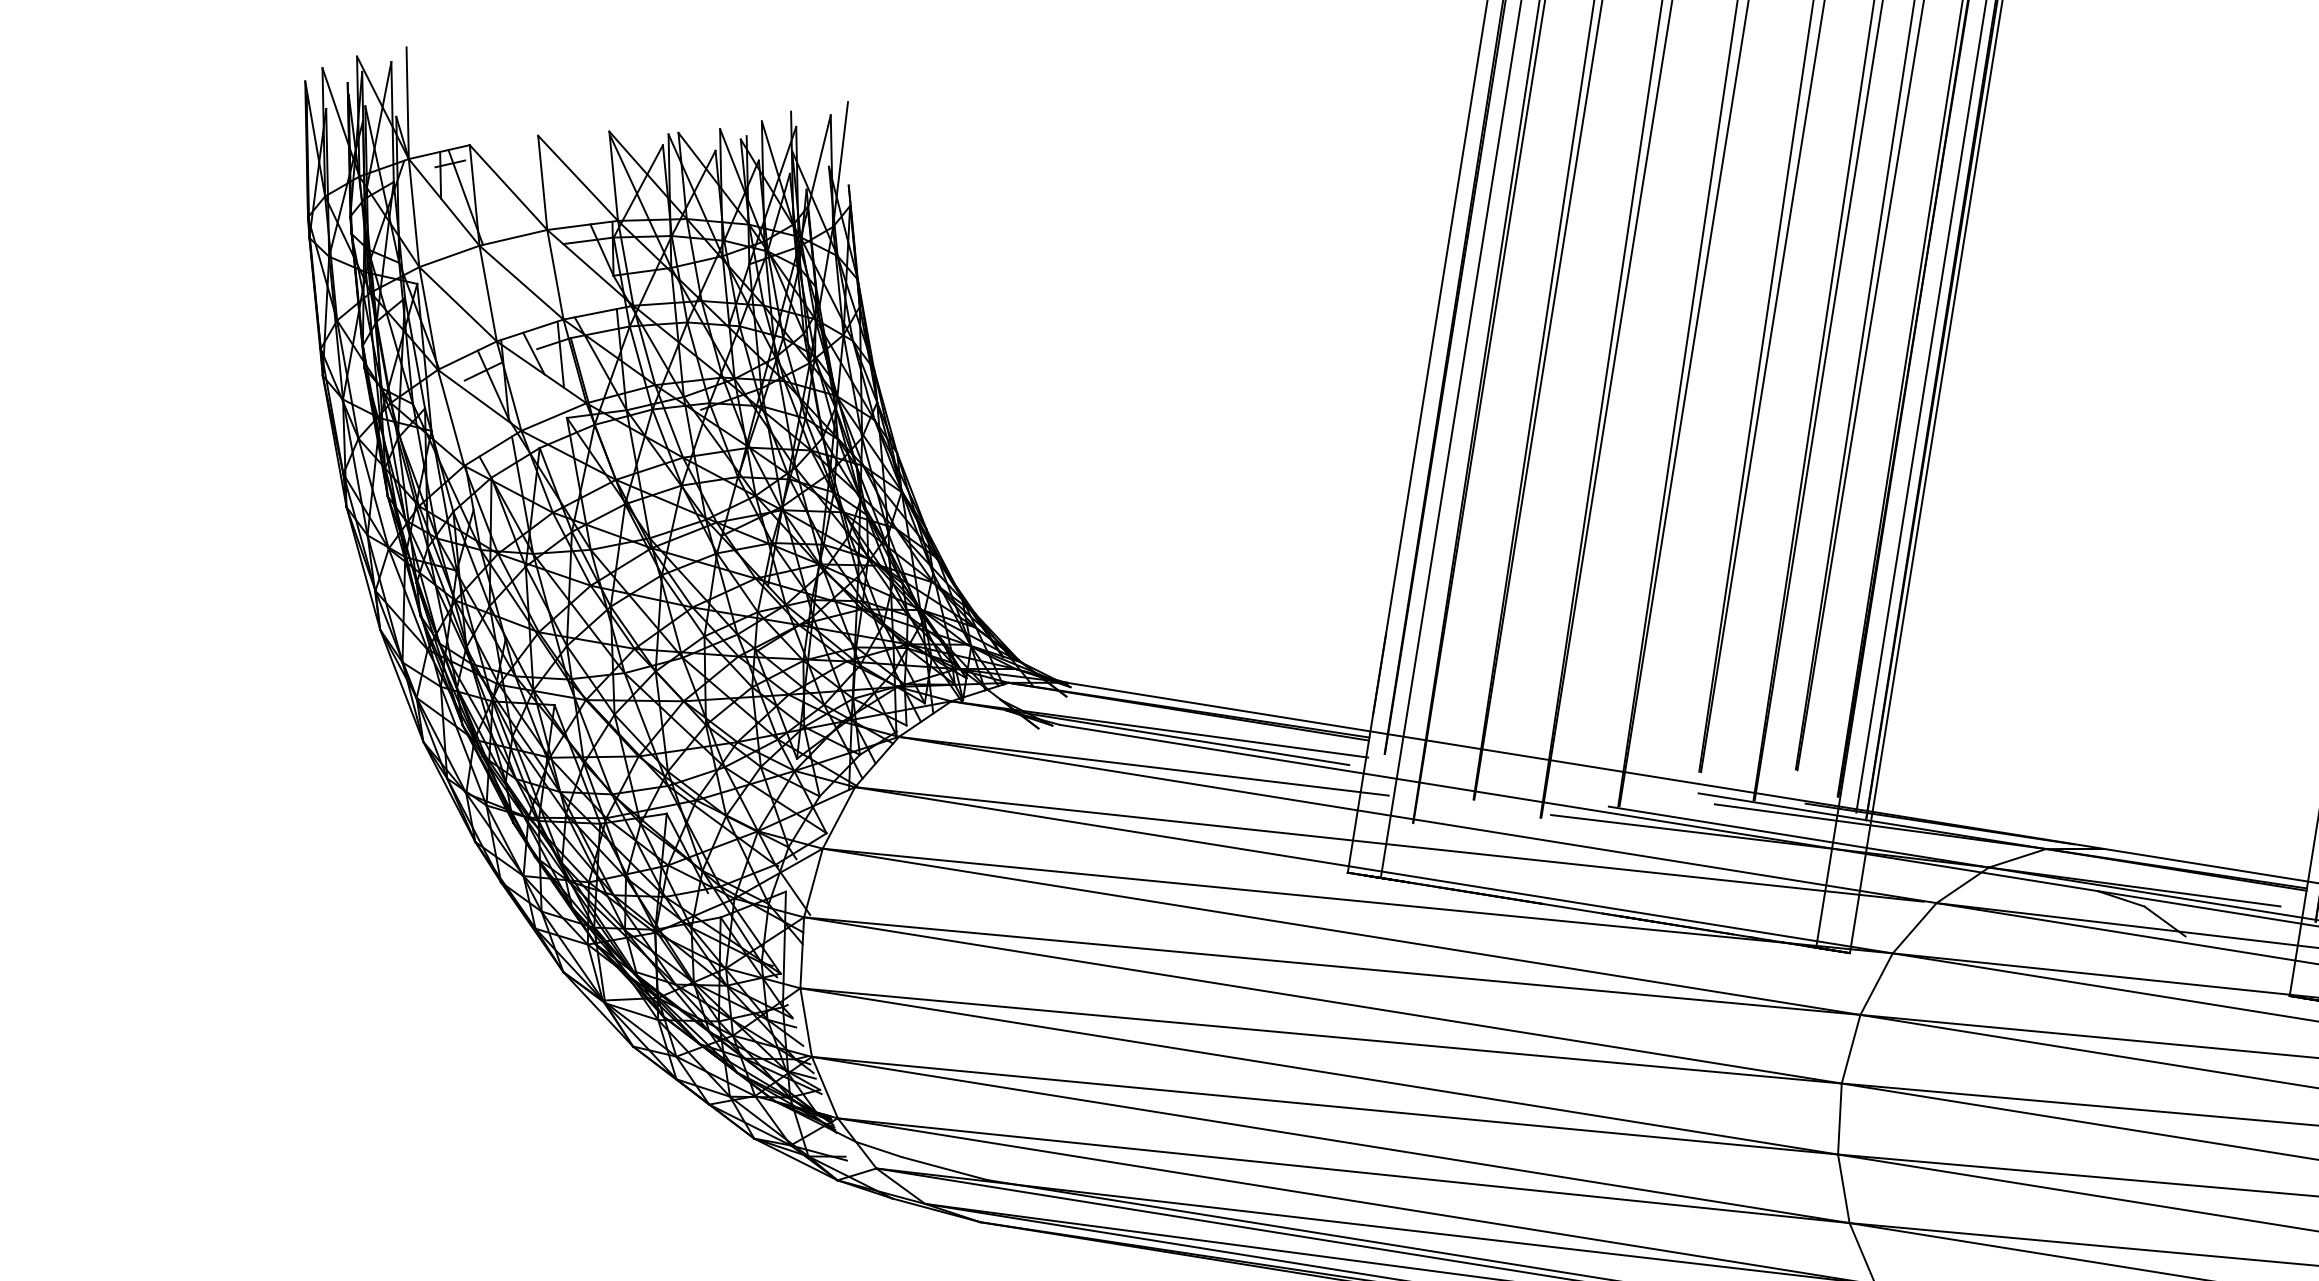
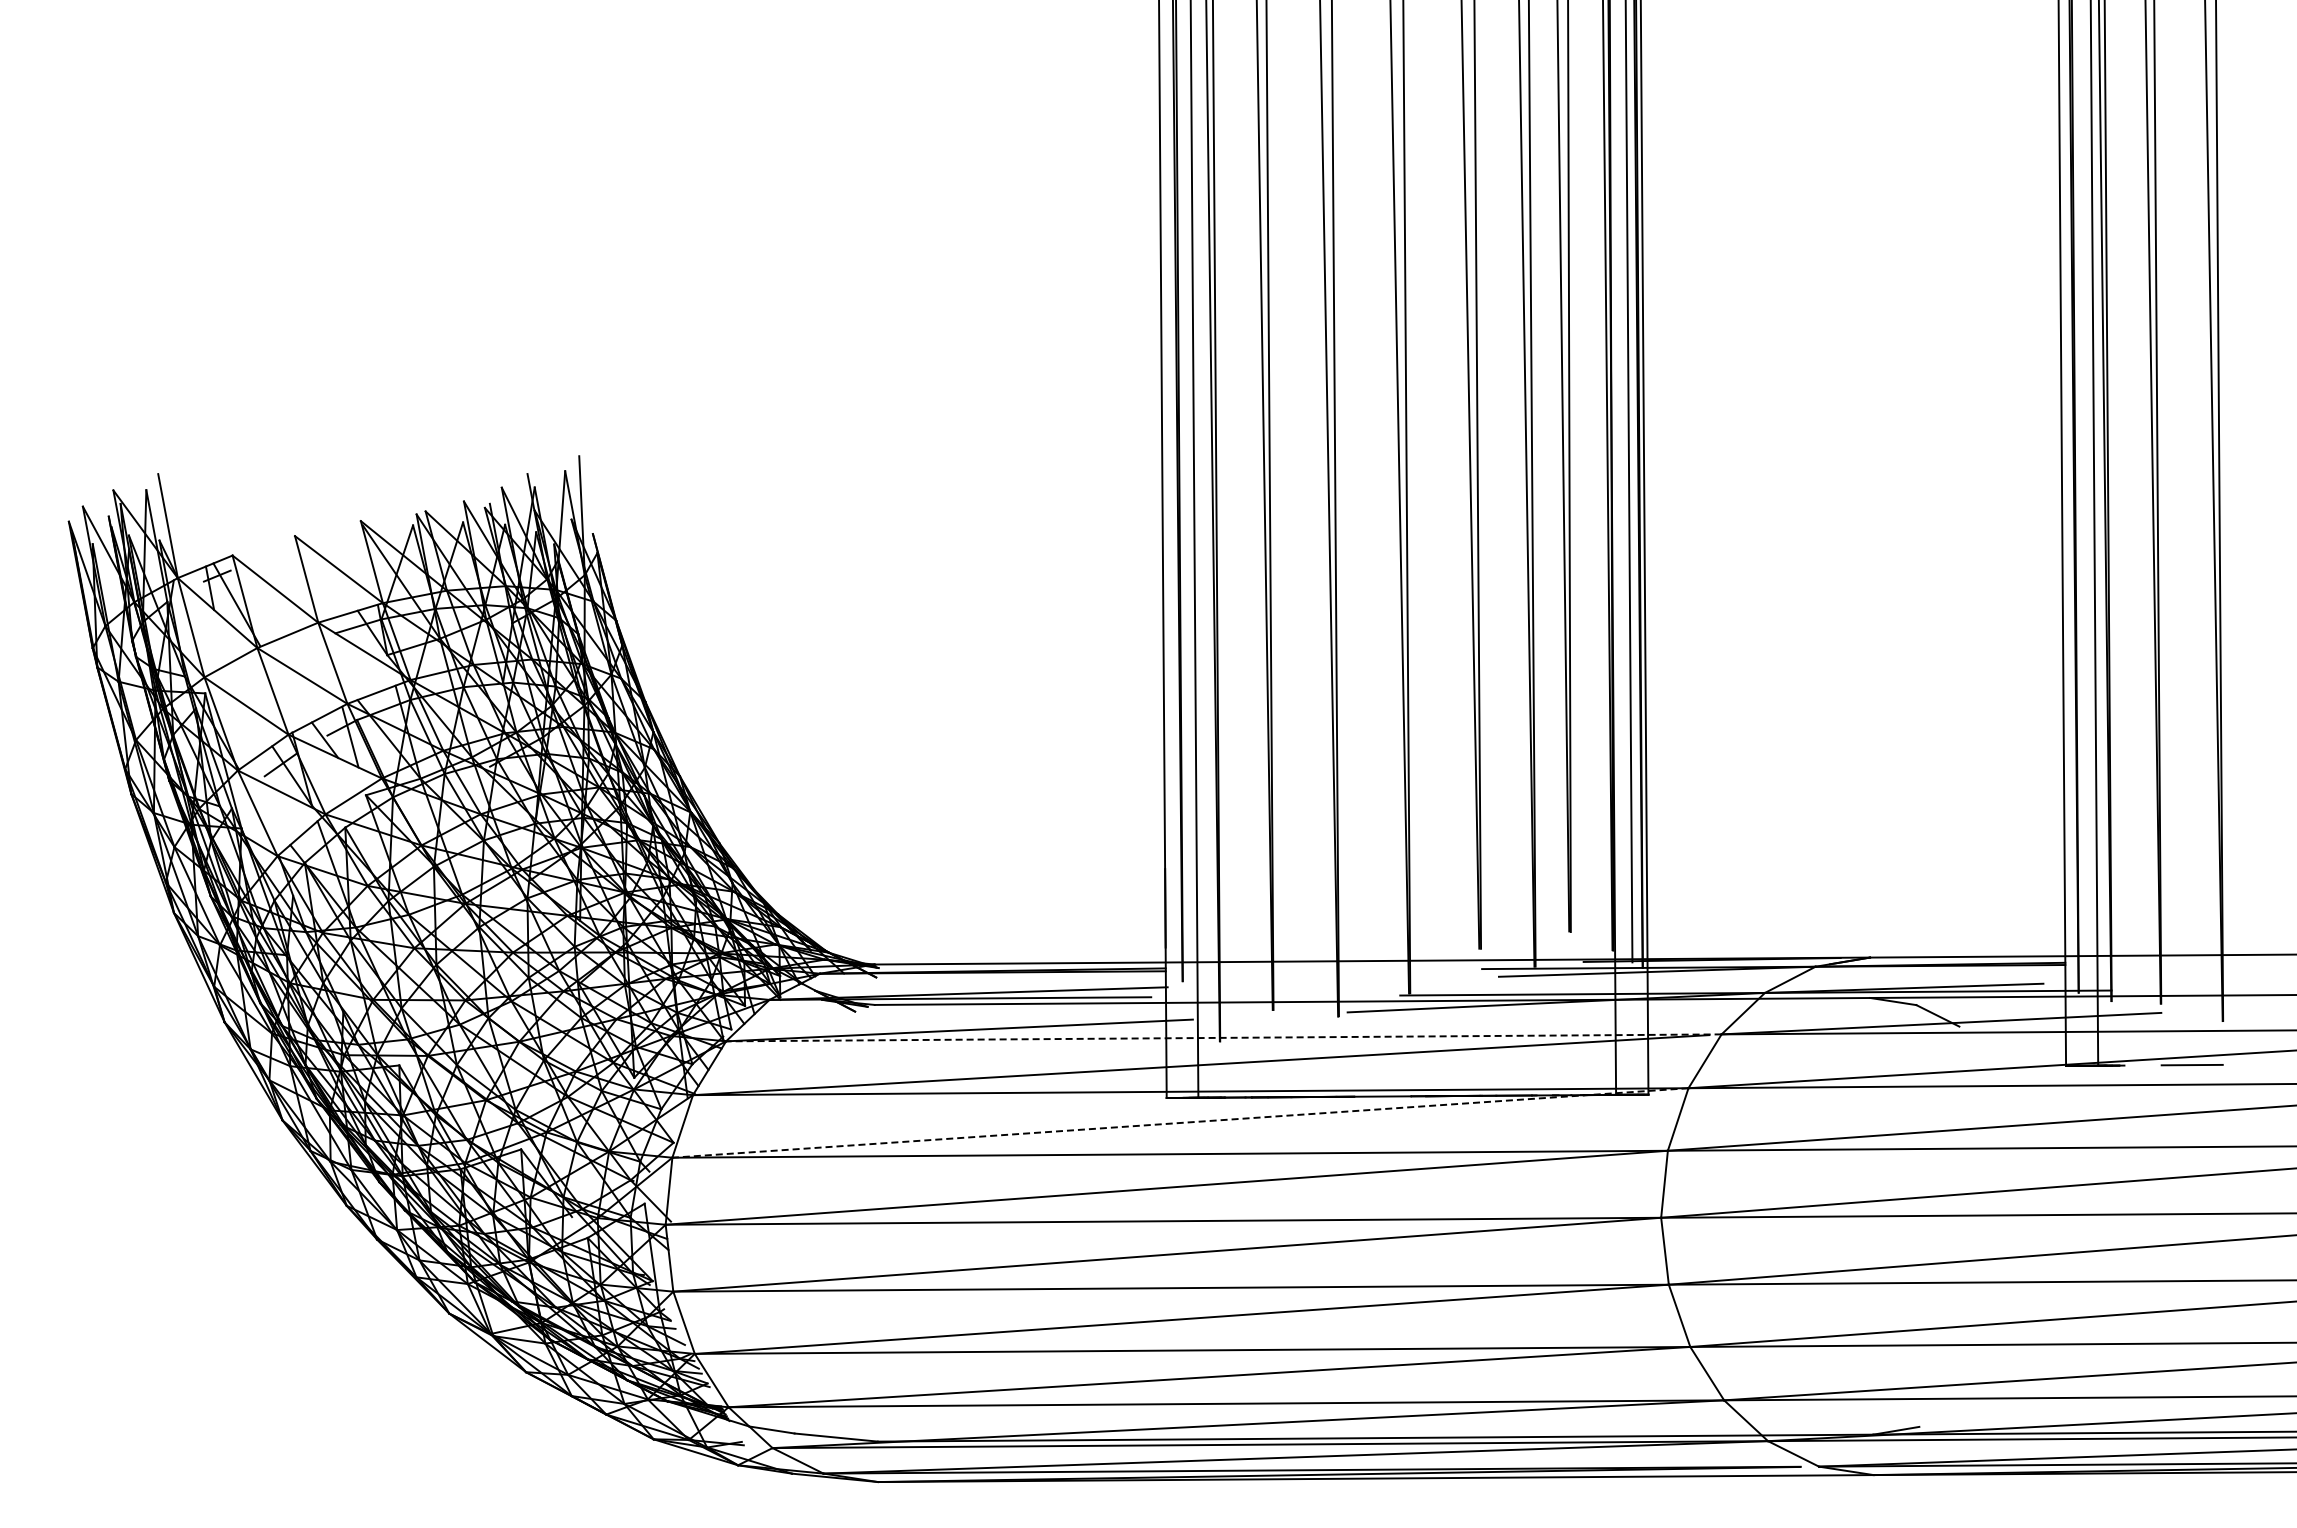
line: (1417, 819) -> (1223, 1037), solid -> dashed
line: (1356, 901) -> (1179, 1123), solid -> dashed

